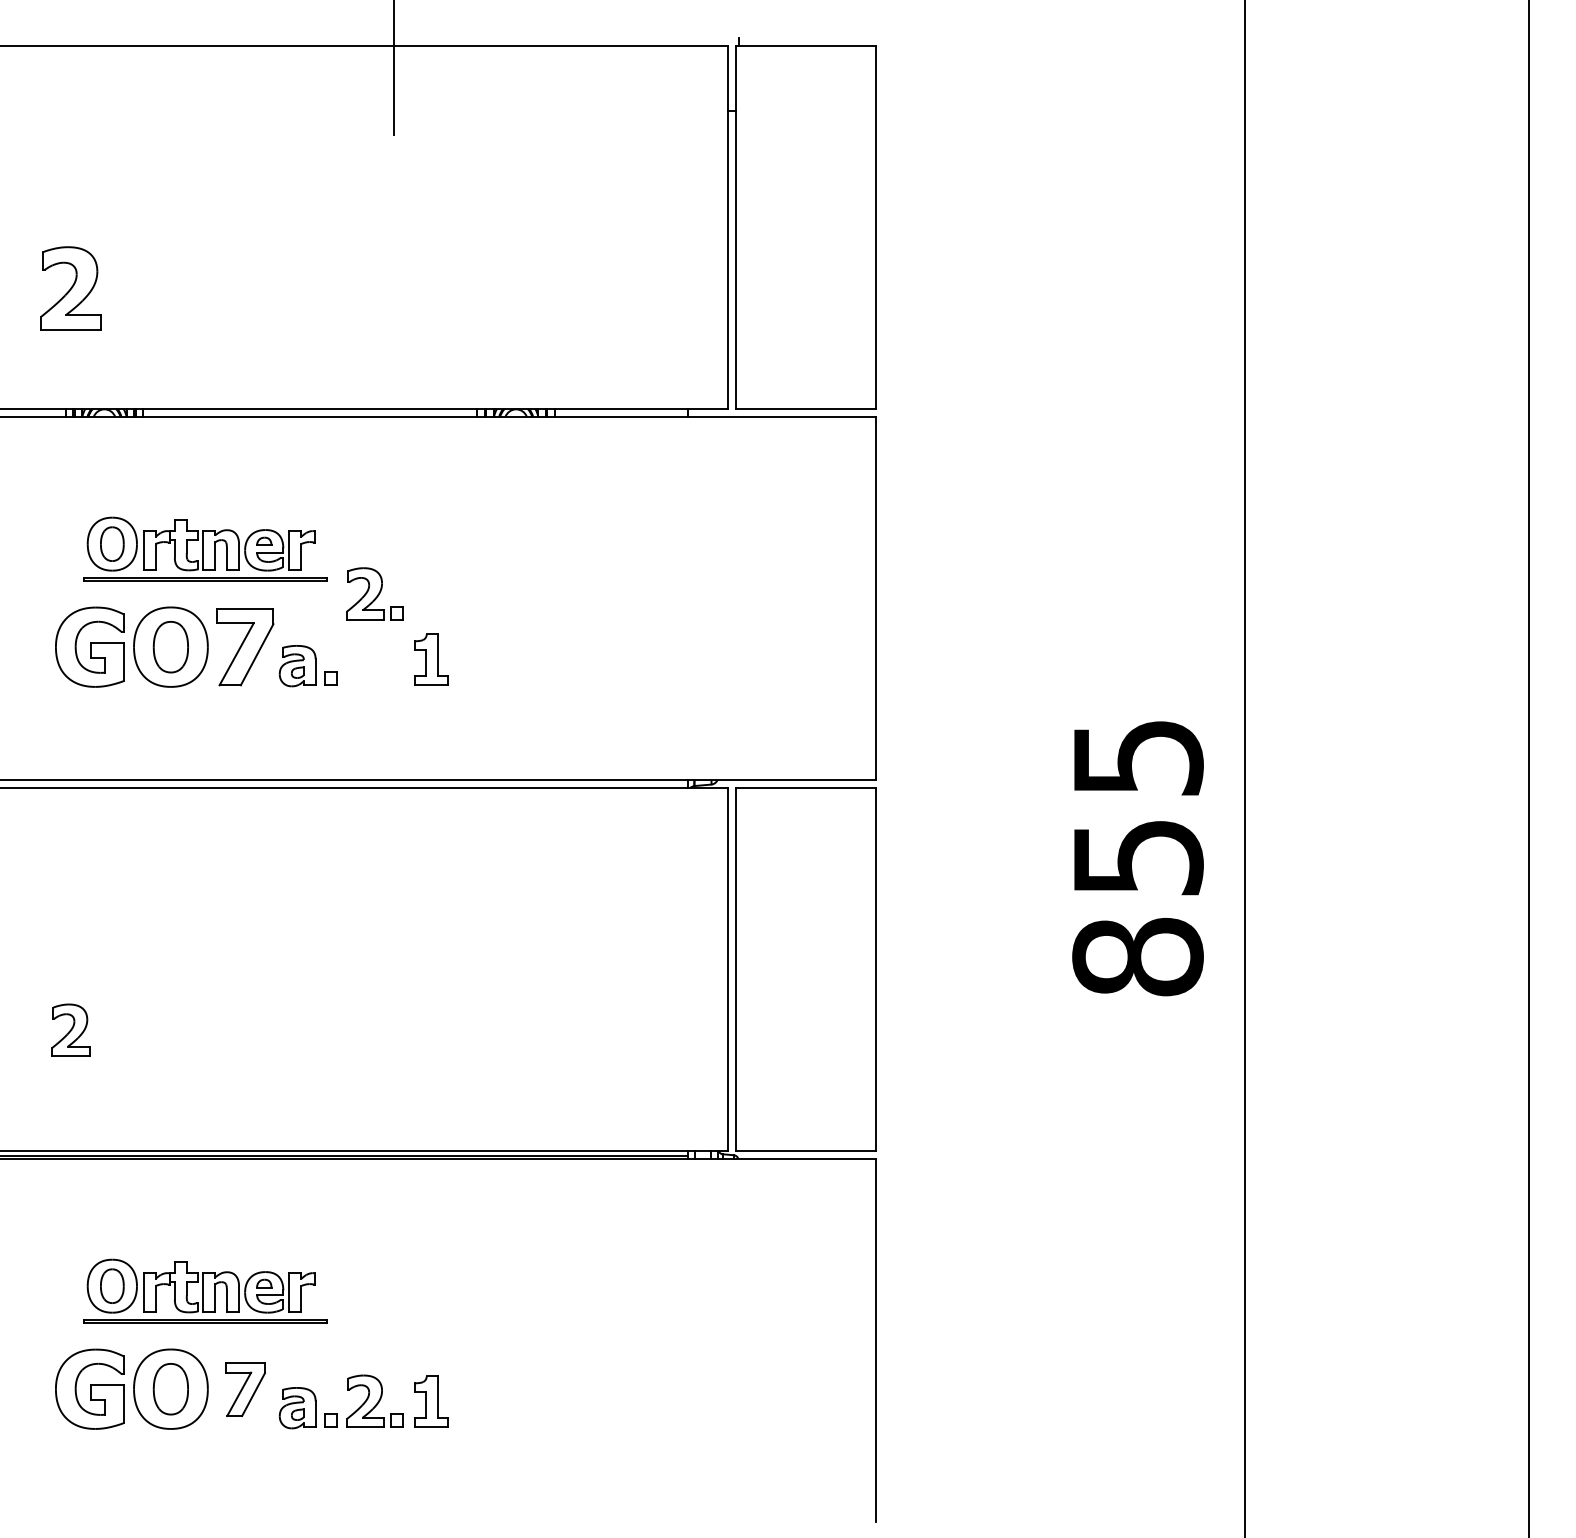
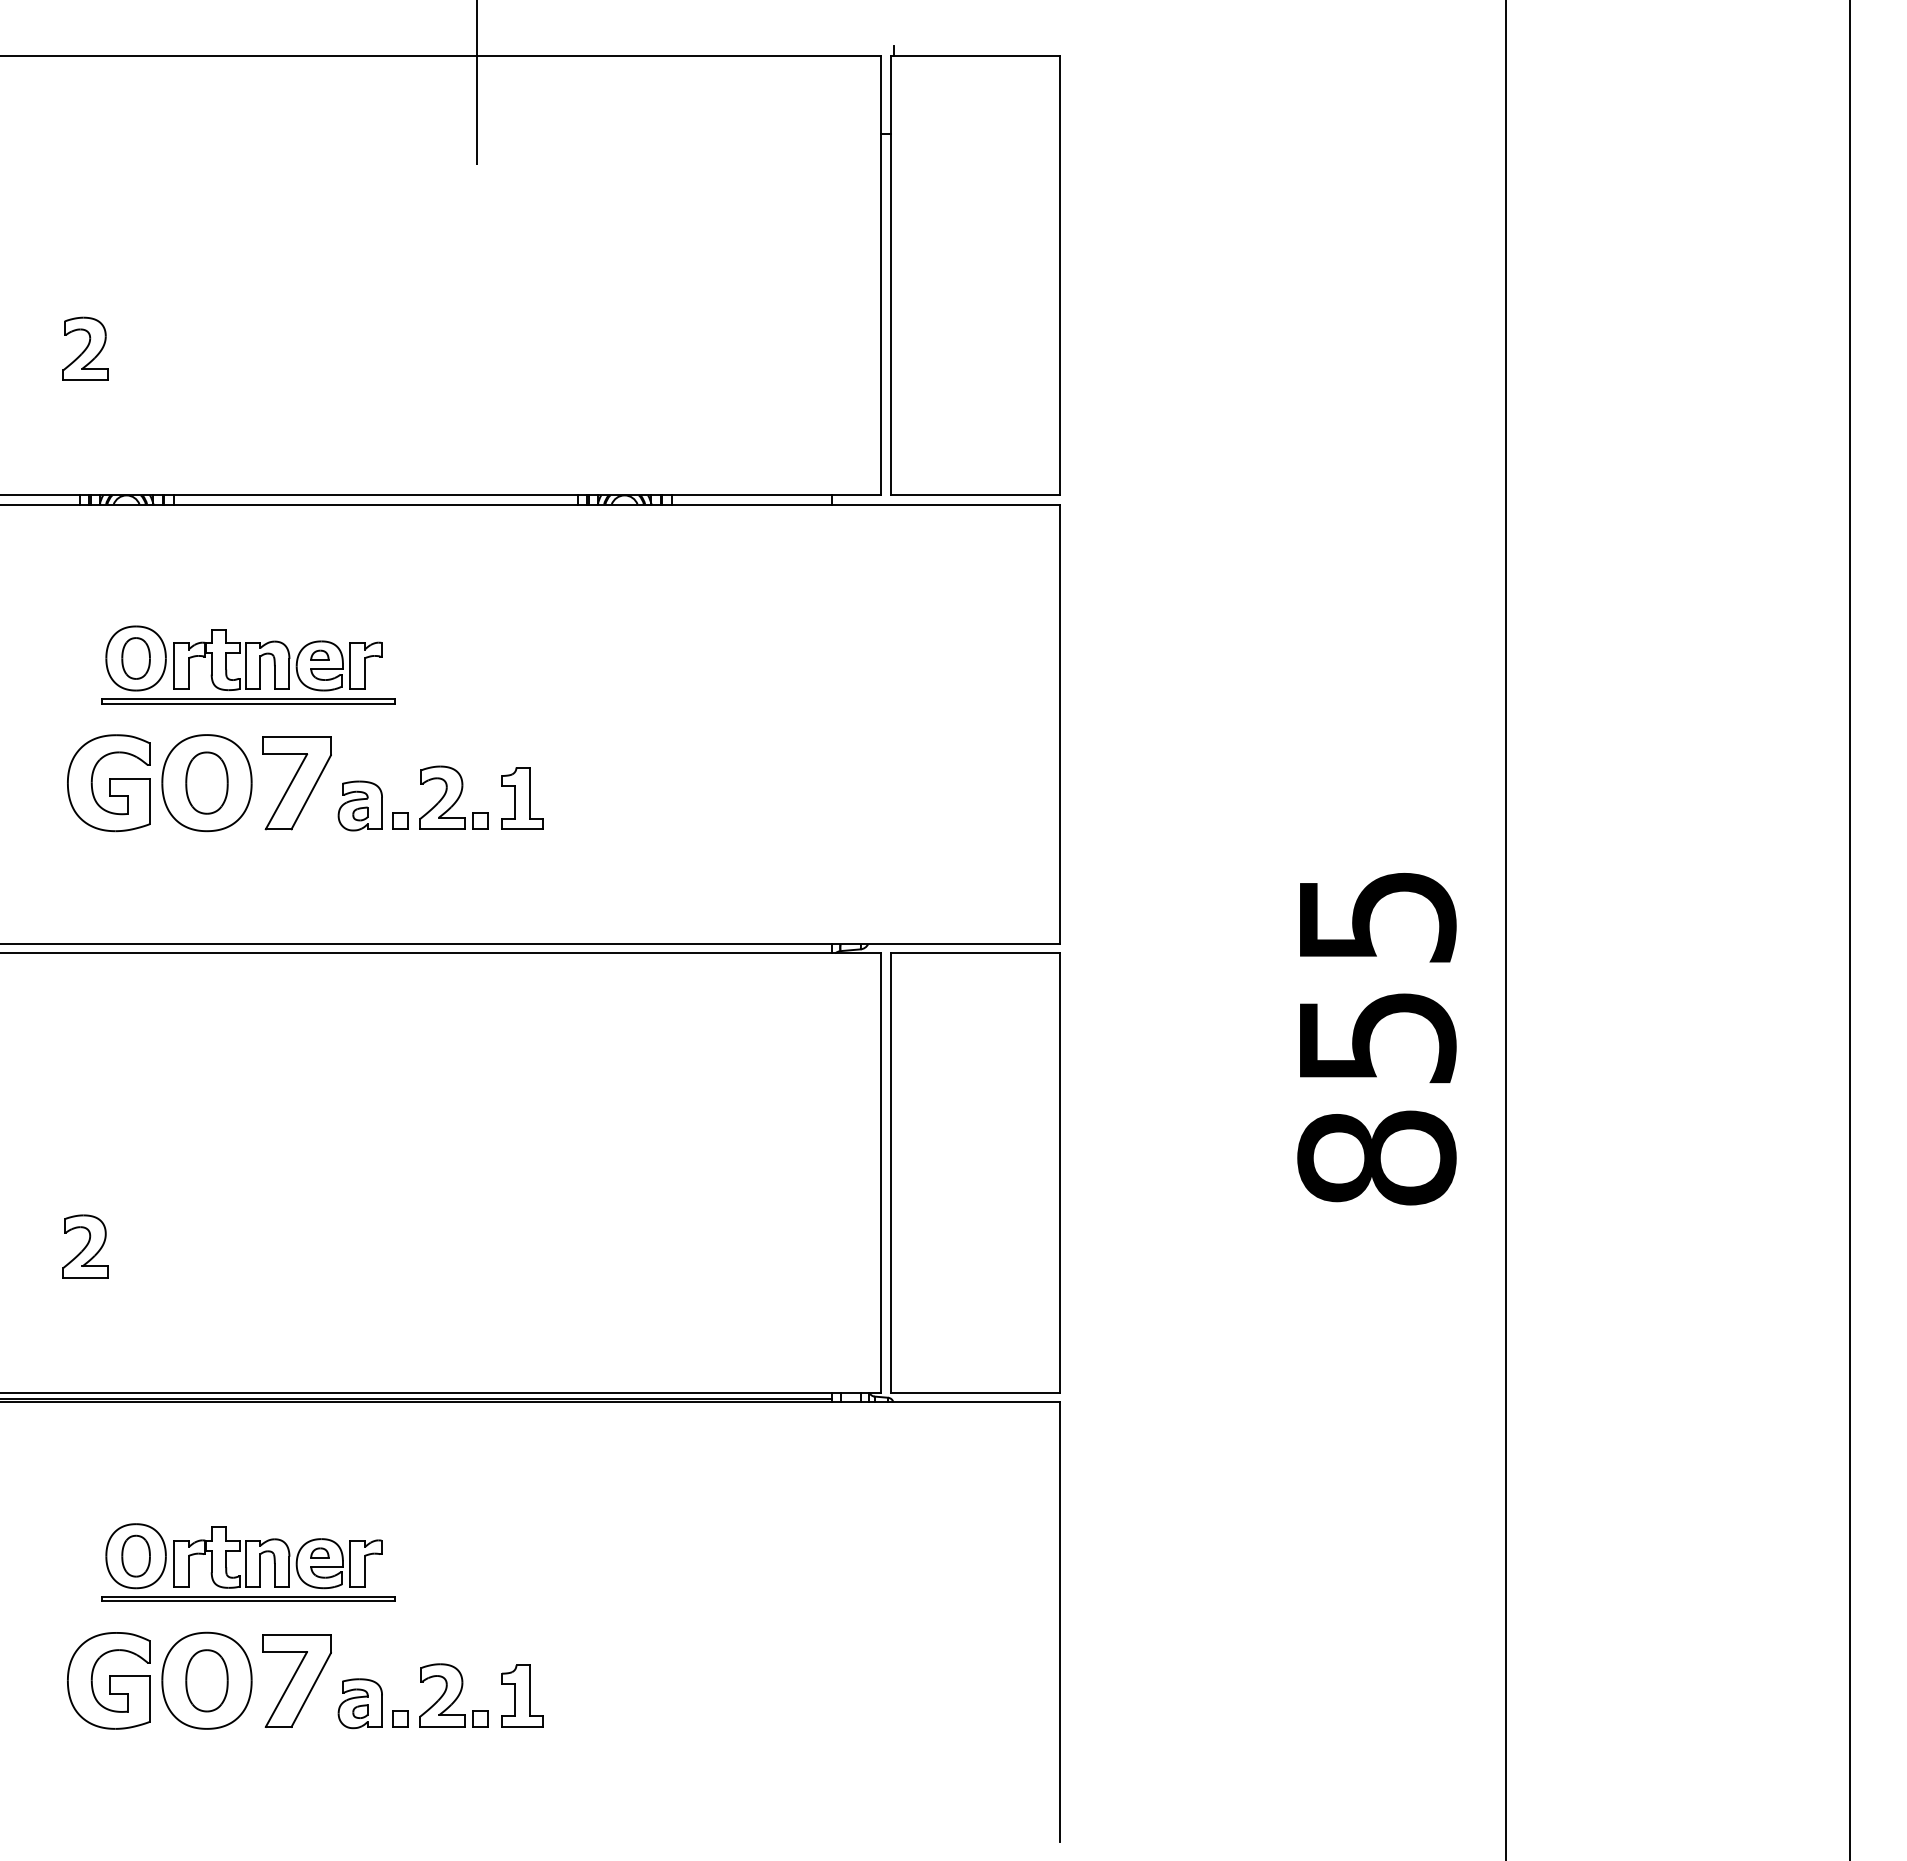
part: (70, 287) -> (85, 348), size x0.62
part: (374, 593) -> (453, 797), moved
part: (244, 1388) -> (296, 1680), size x1.43

